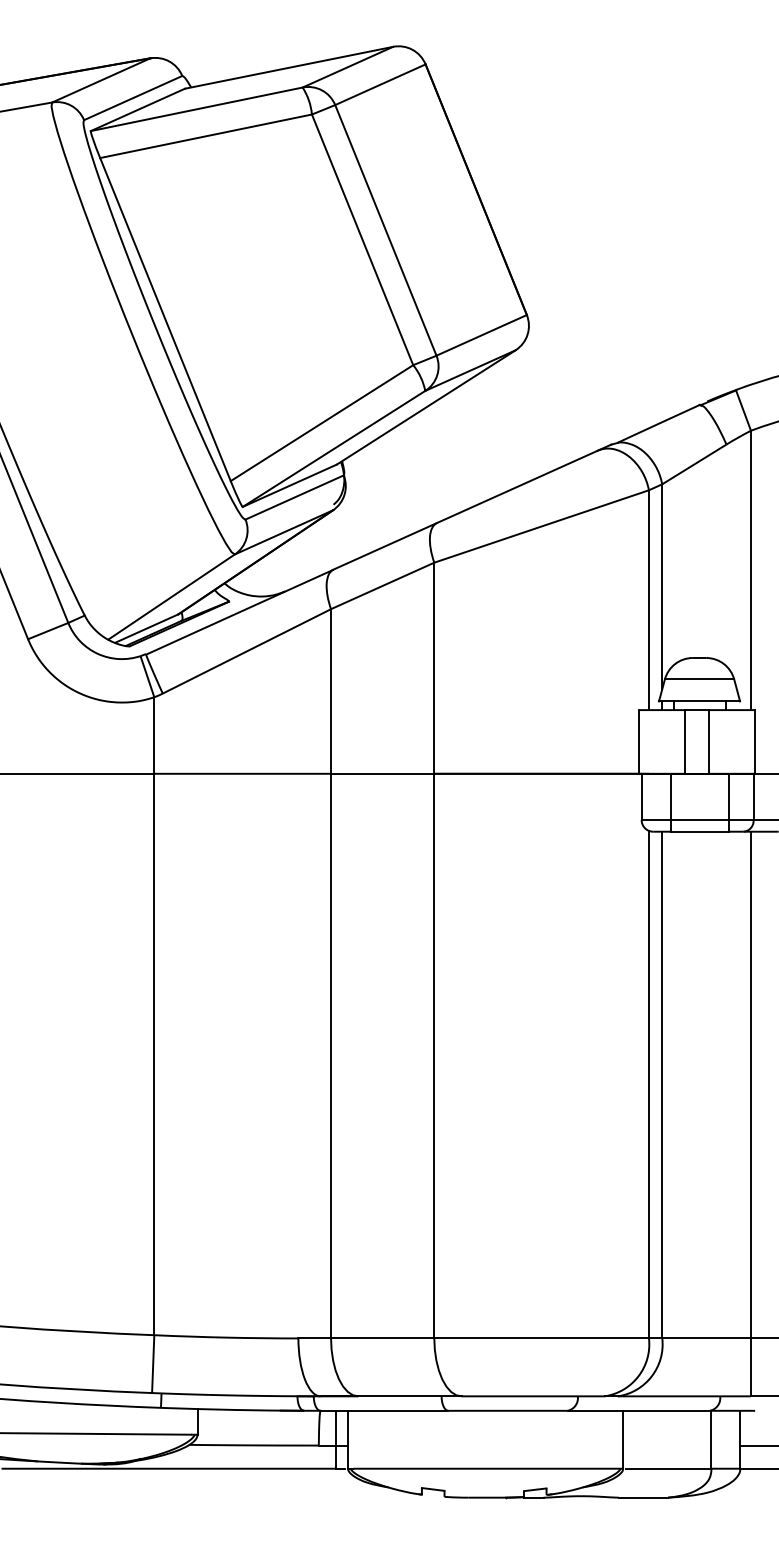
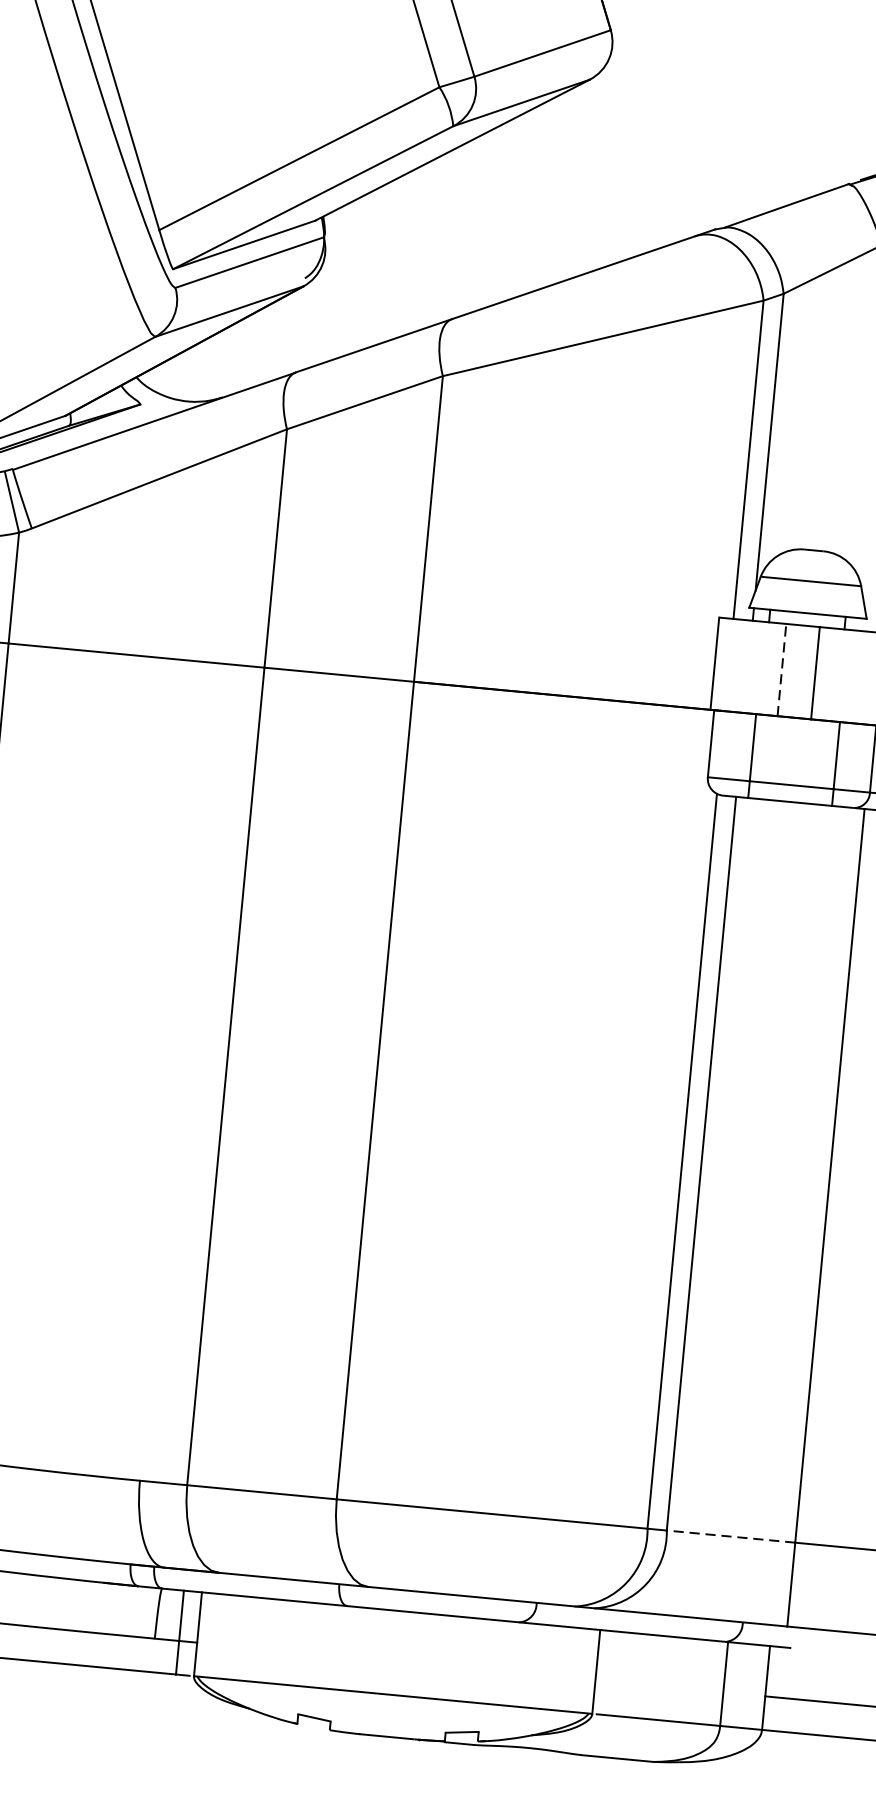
line: (685, 741) -> (782, 669), solid -> dashed
line: (706, 1338) -> (730, 1536), solid -> dashed

